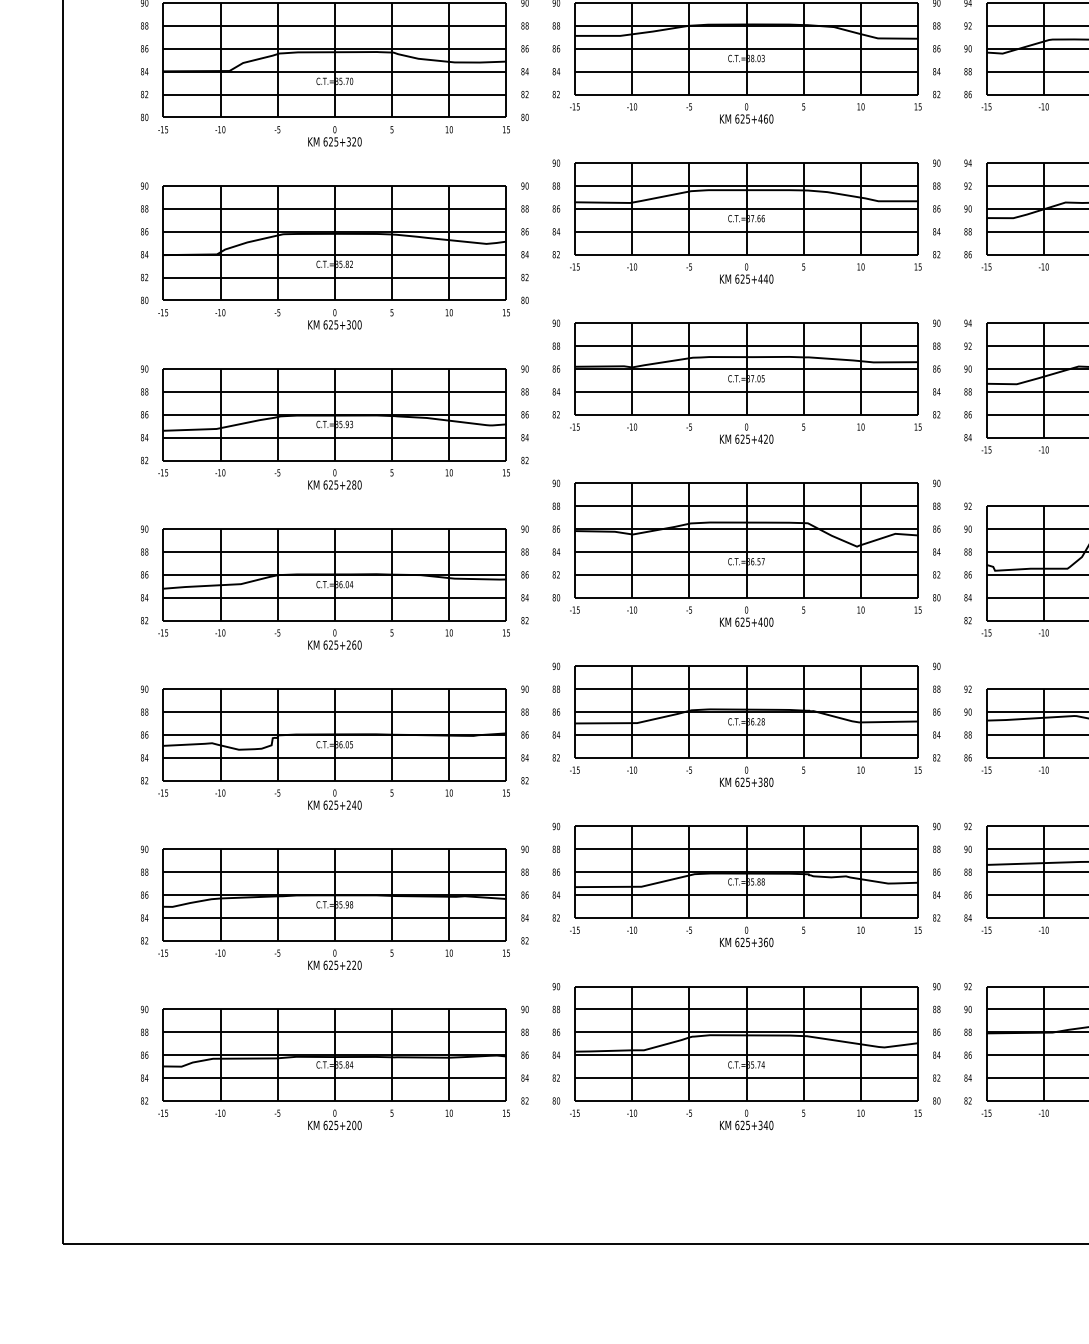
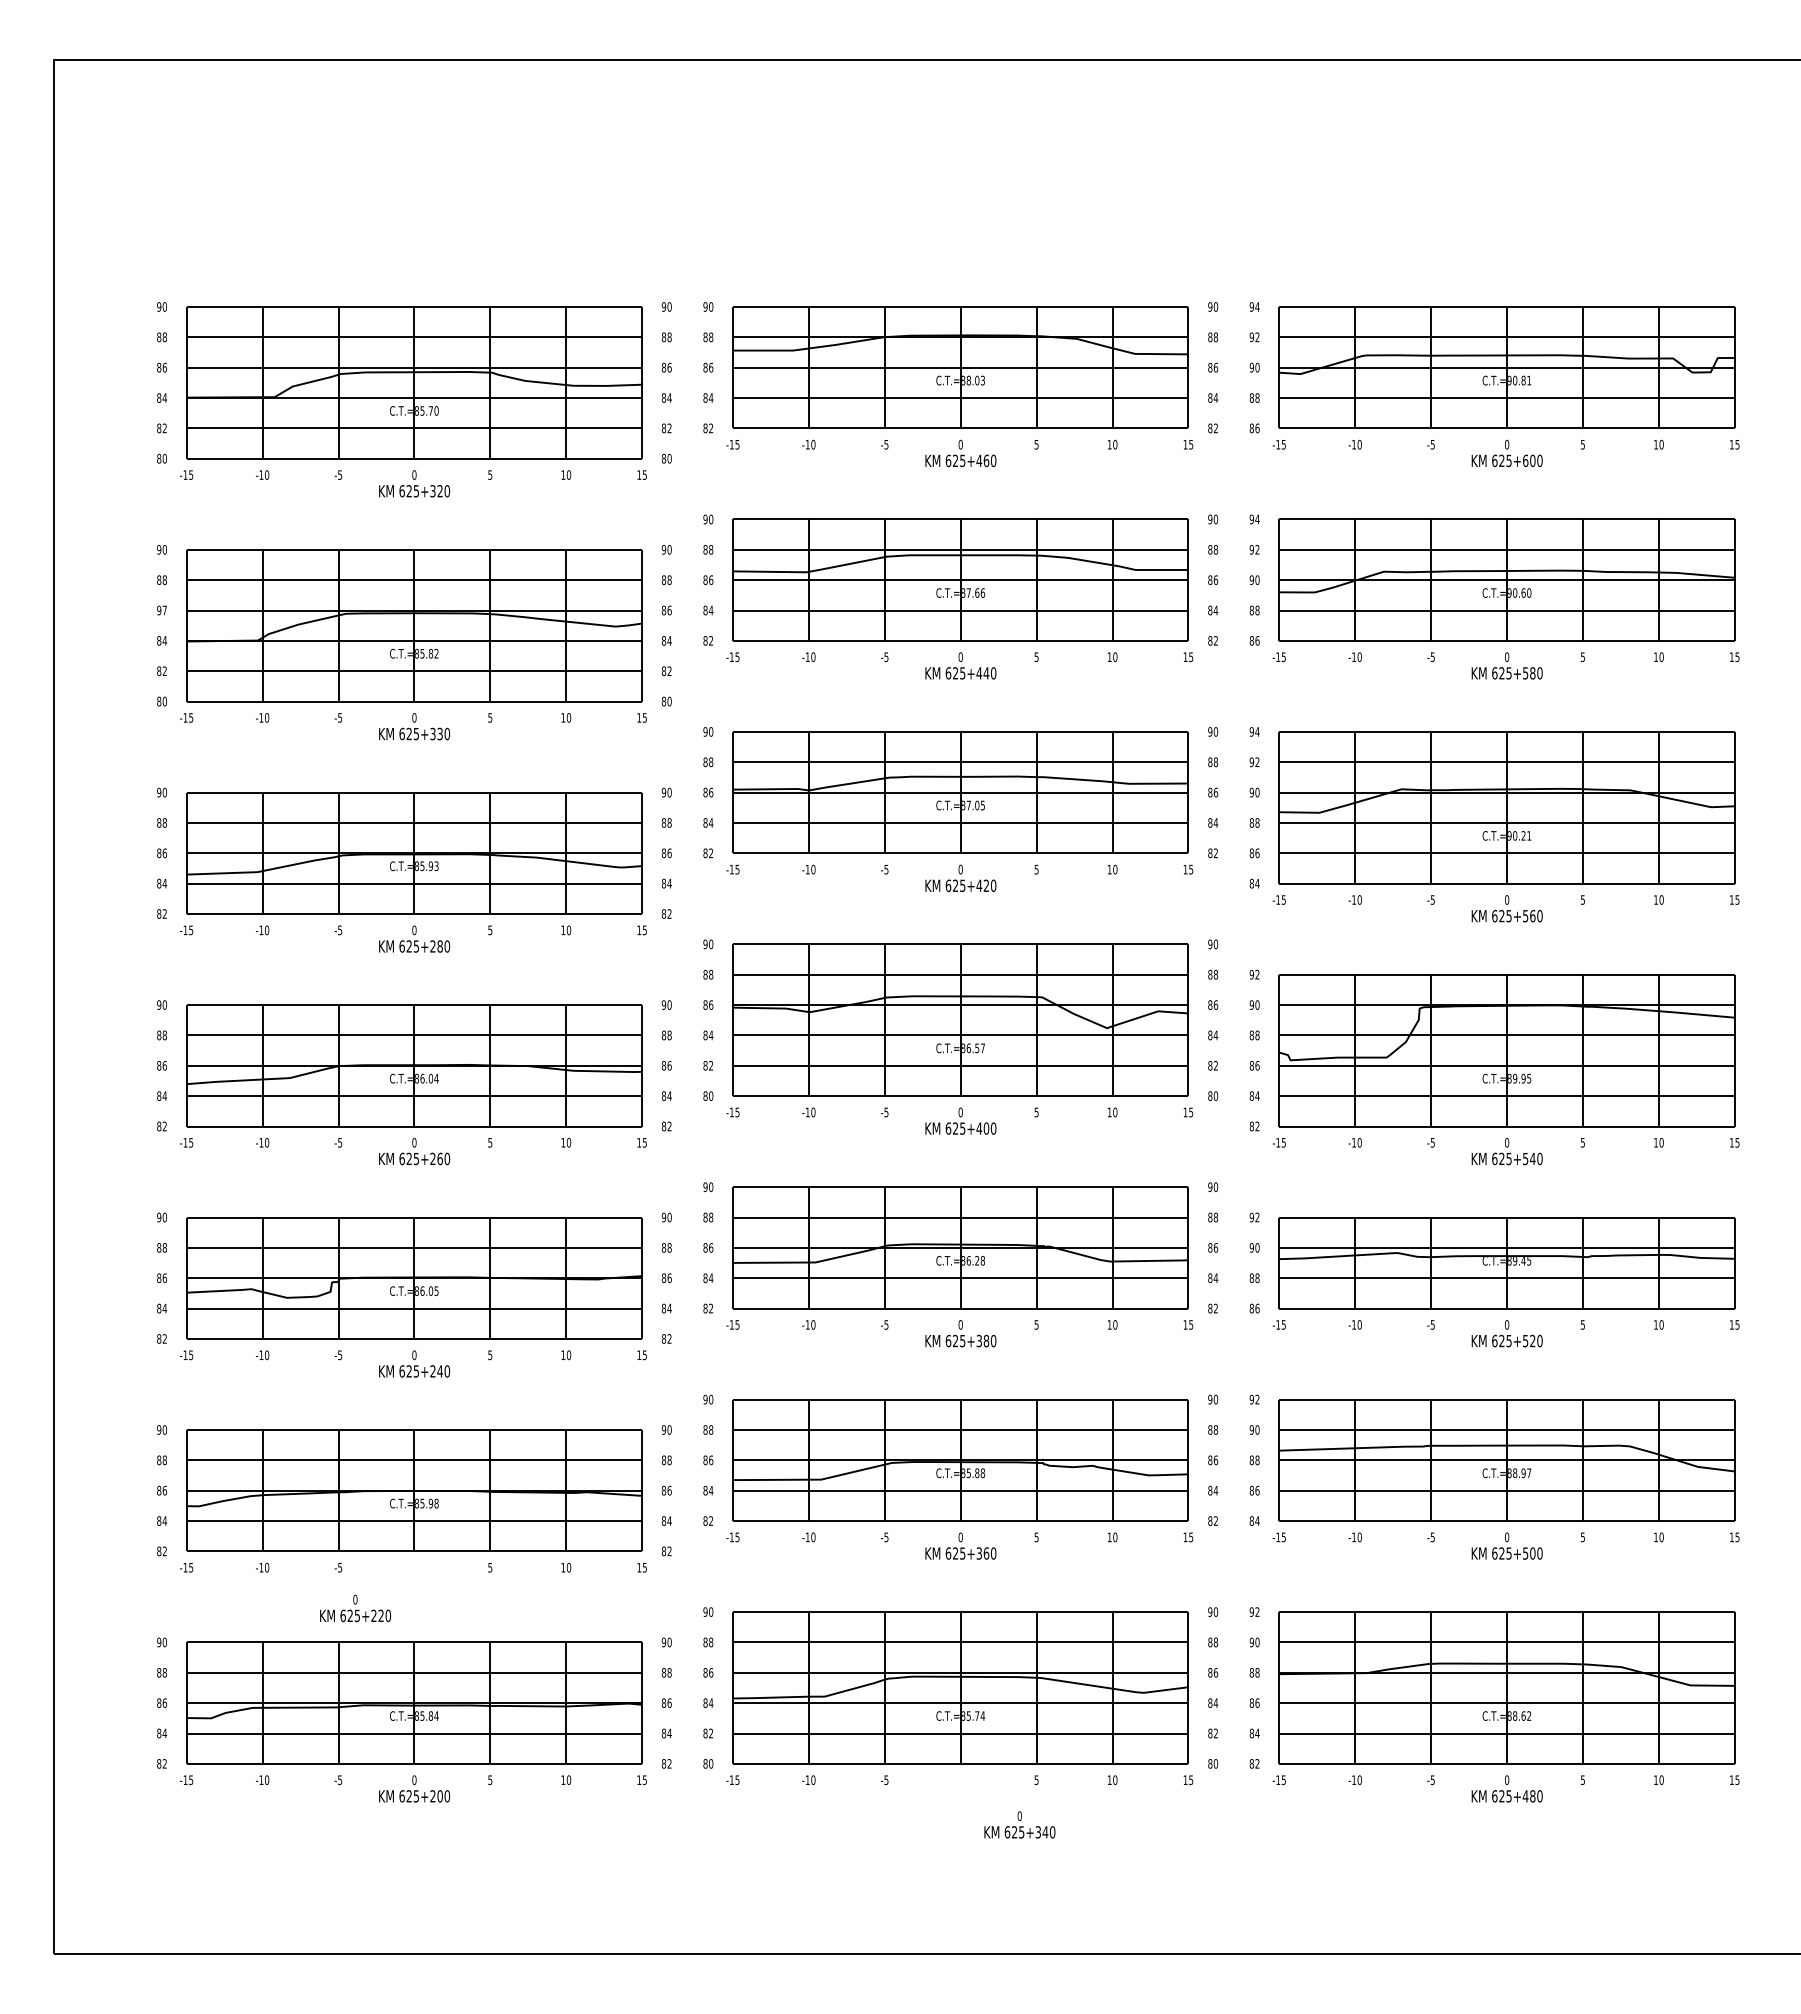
text: (145, 231) -> (162, 610), 86 -> 97
text: (353, 324) -> (439, 733), 625+300 -> 625+330
text: (334, 959) -> (355, 1608), moved
text: (746, 1119) -> (1019, 1824), moved

